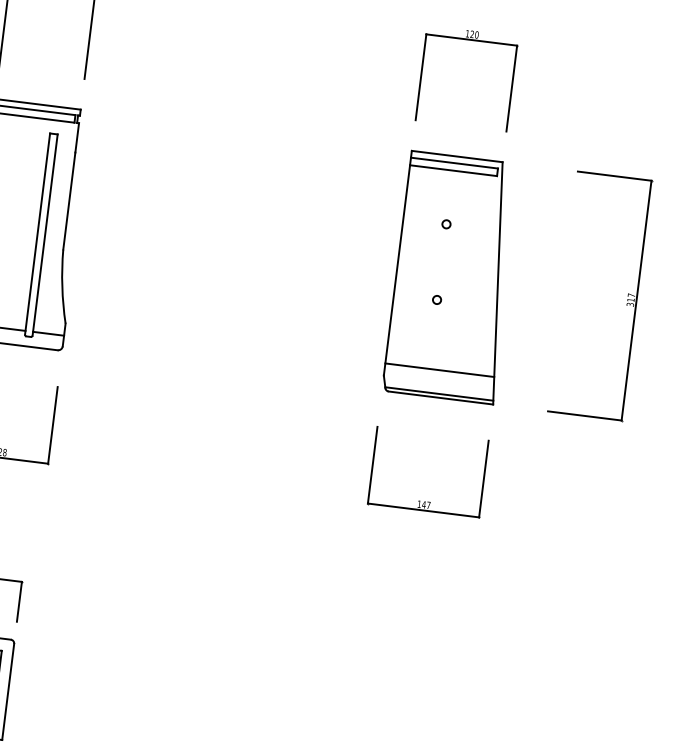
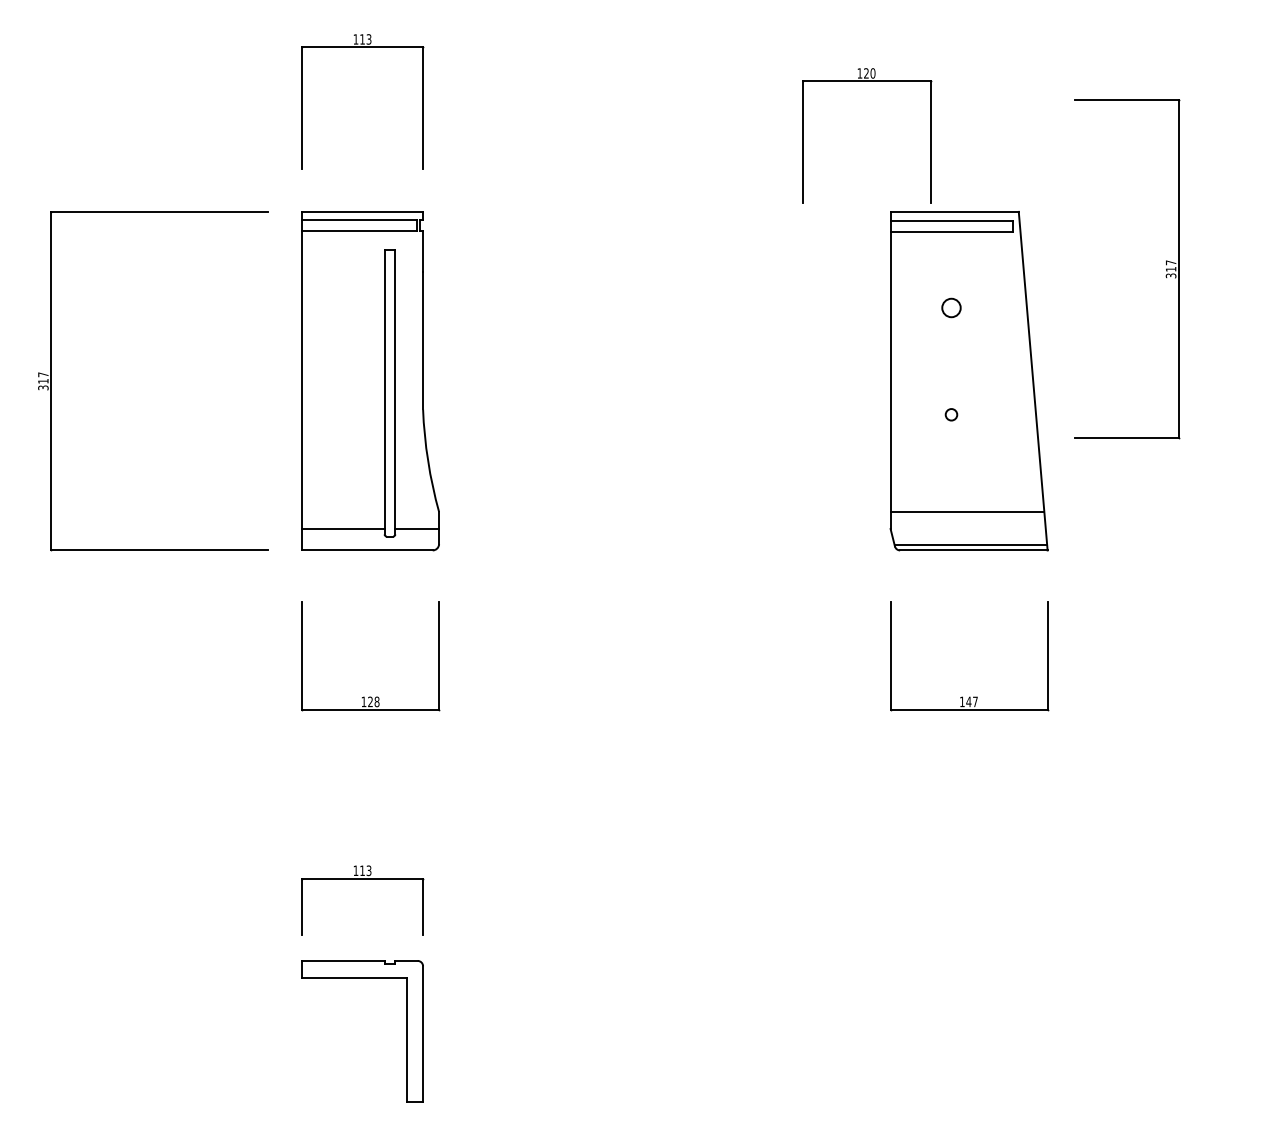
part: (472, 40) -> (867, 81), moved
circle: (446, 223) -> (951, 307), size x1.6
part: (626, 303) -> (1165, 275), moved

